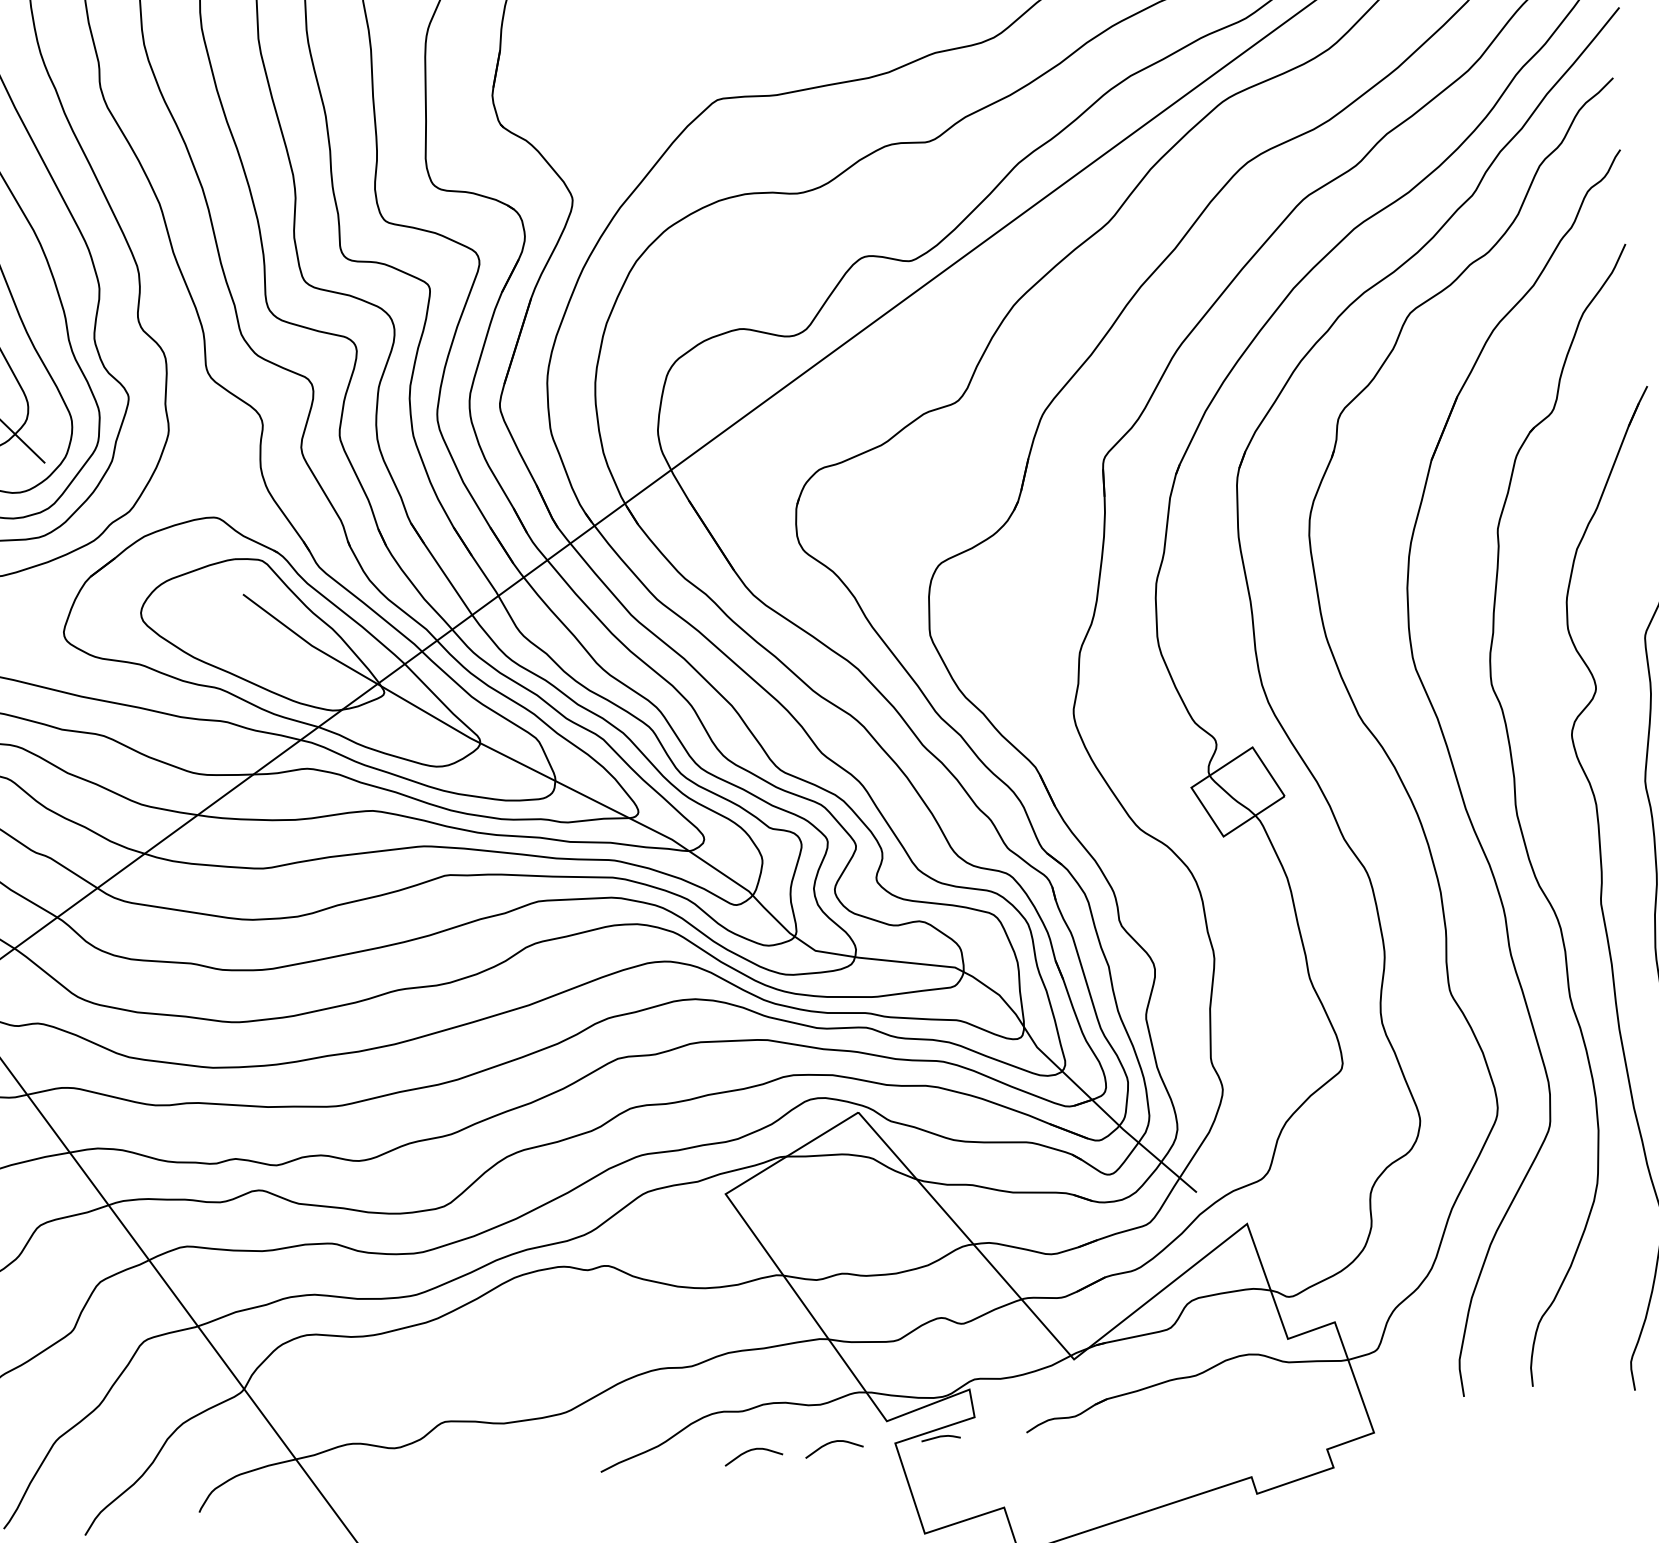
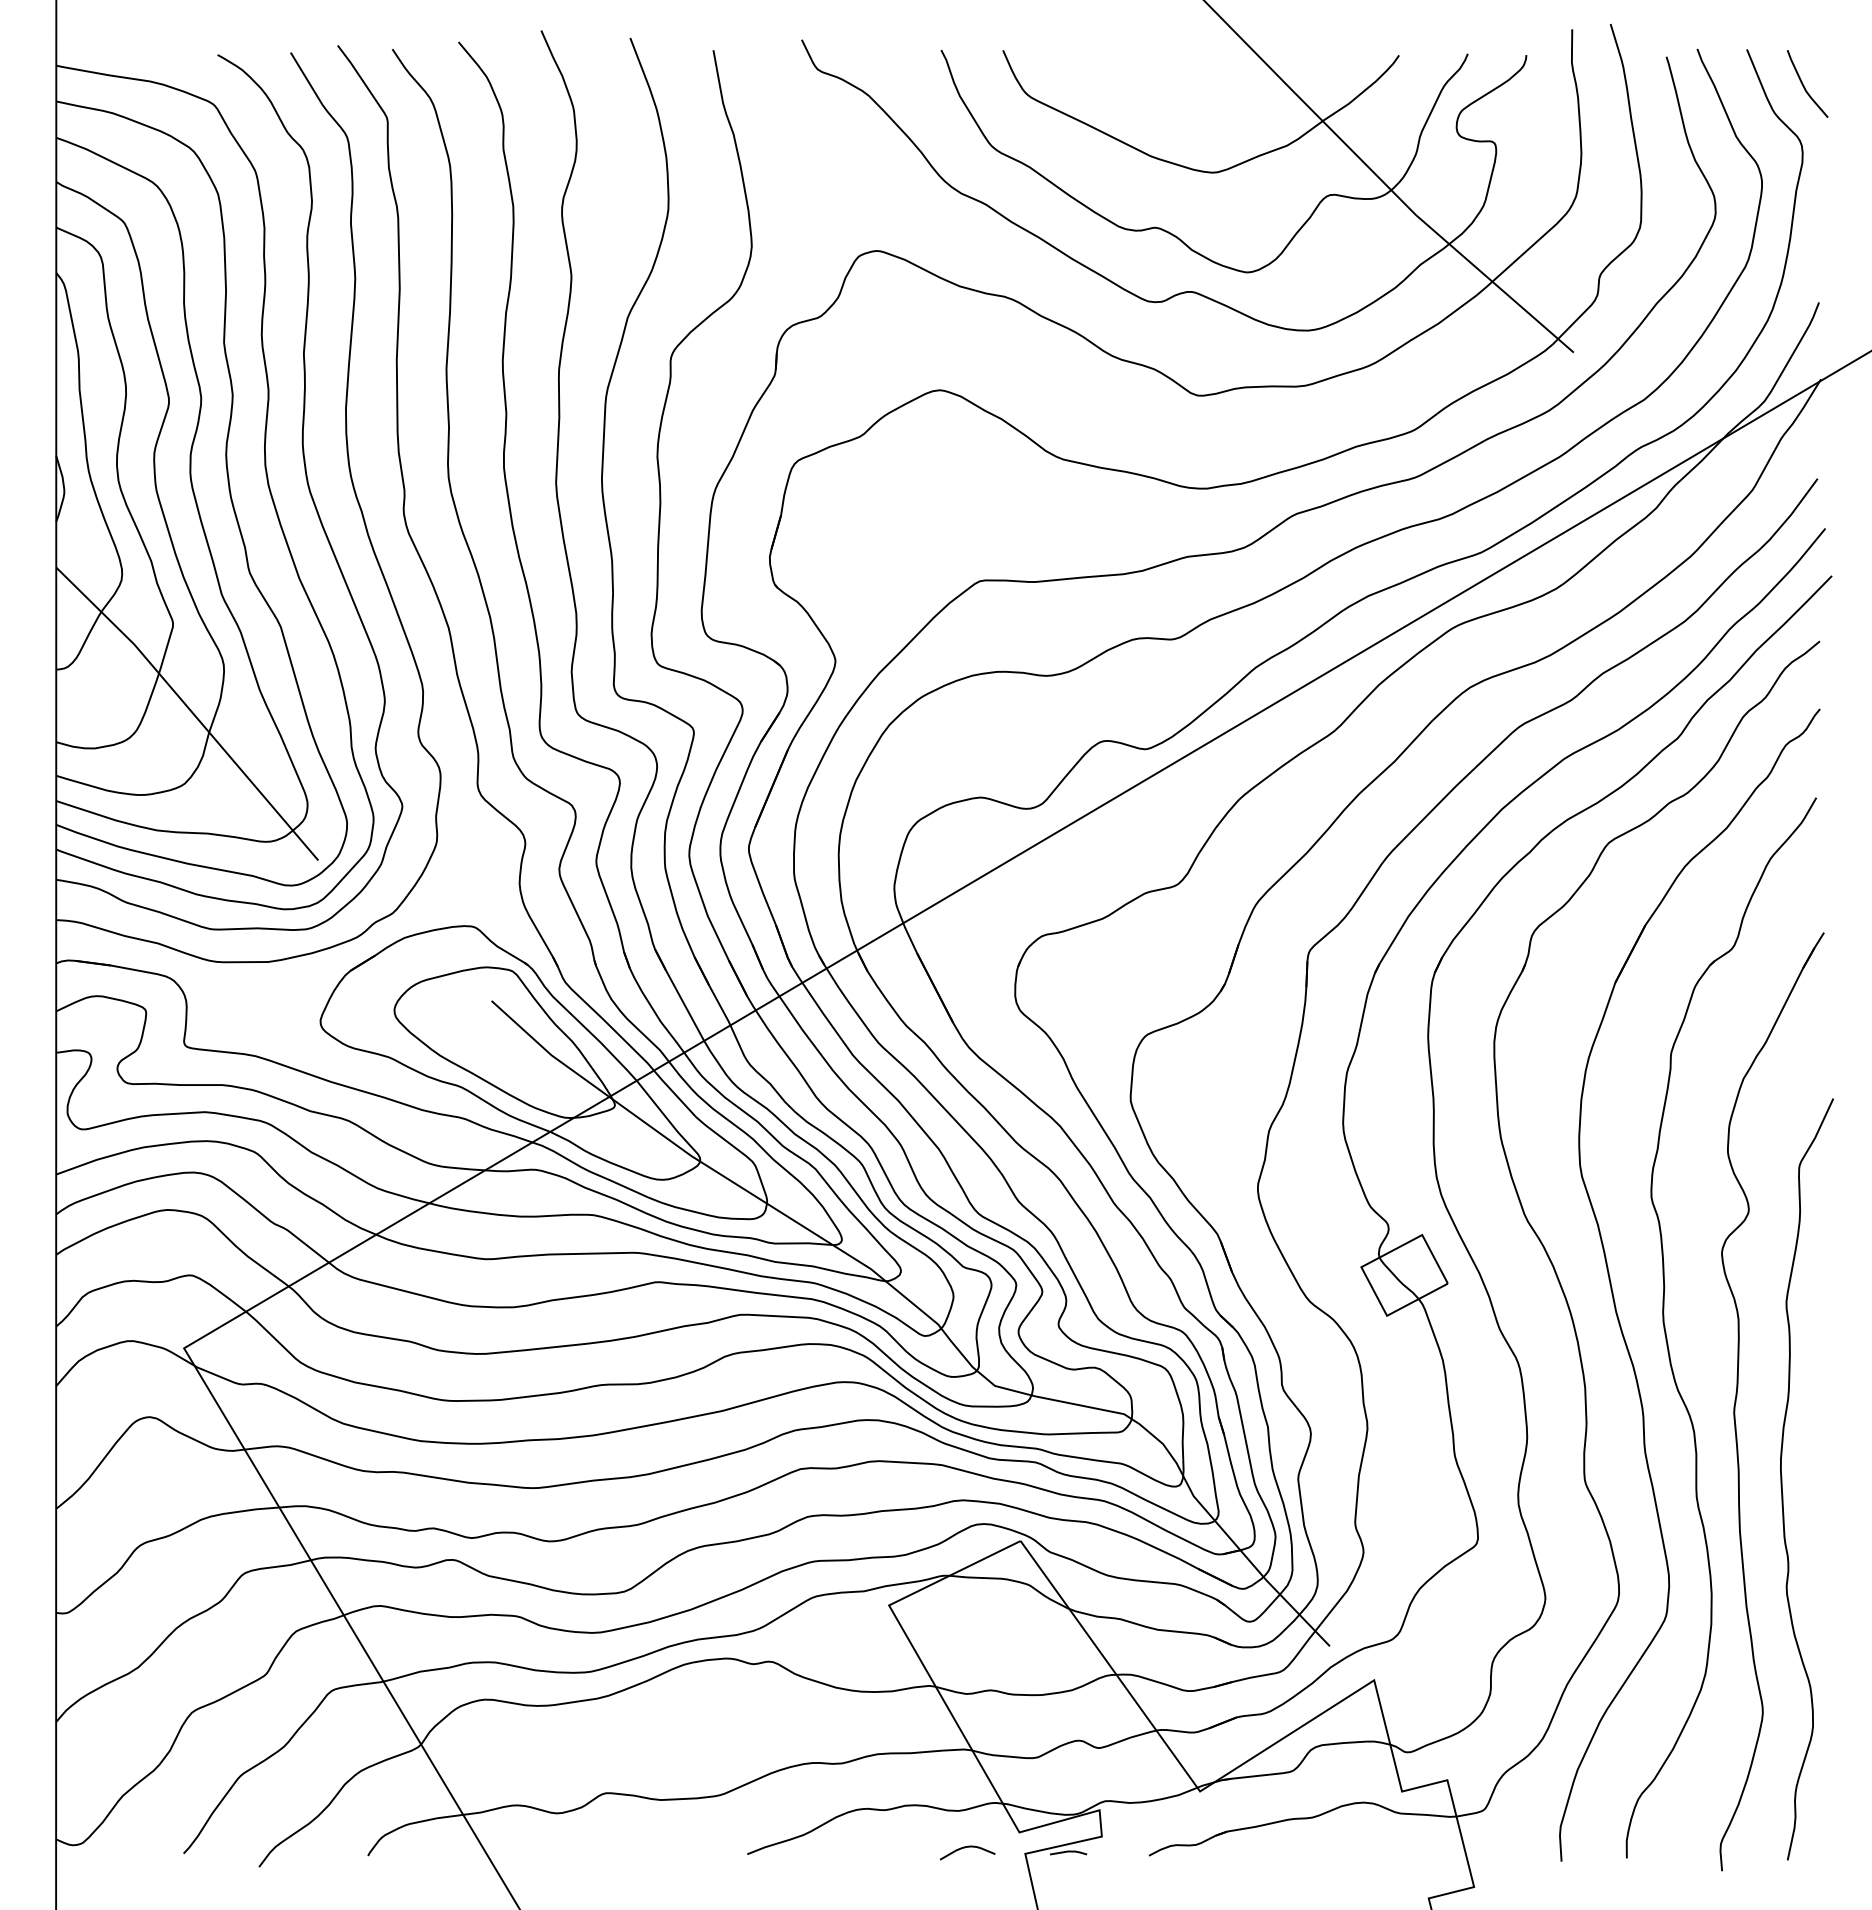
curve: (750, 1451) -> (889, 1848), removed

